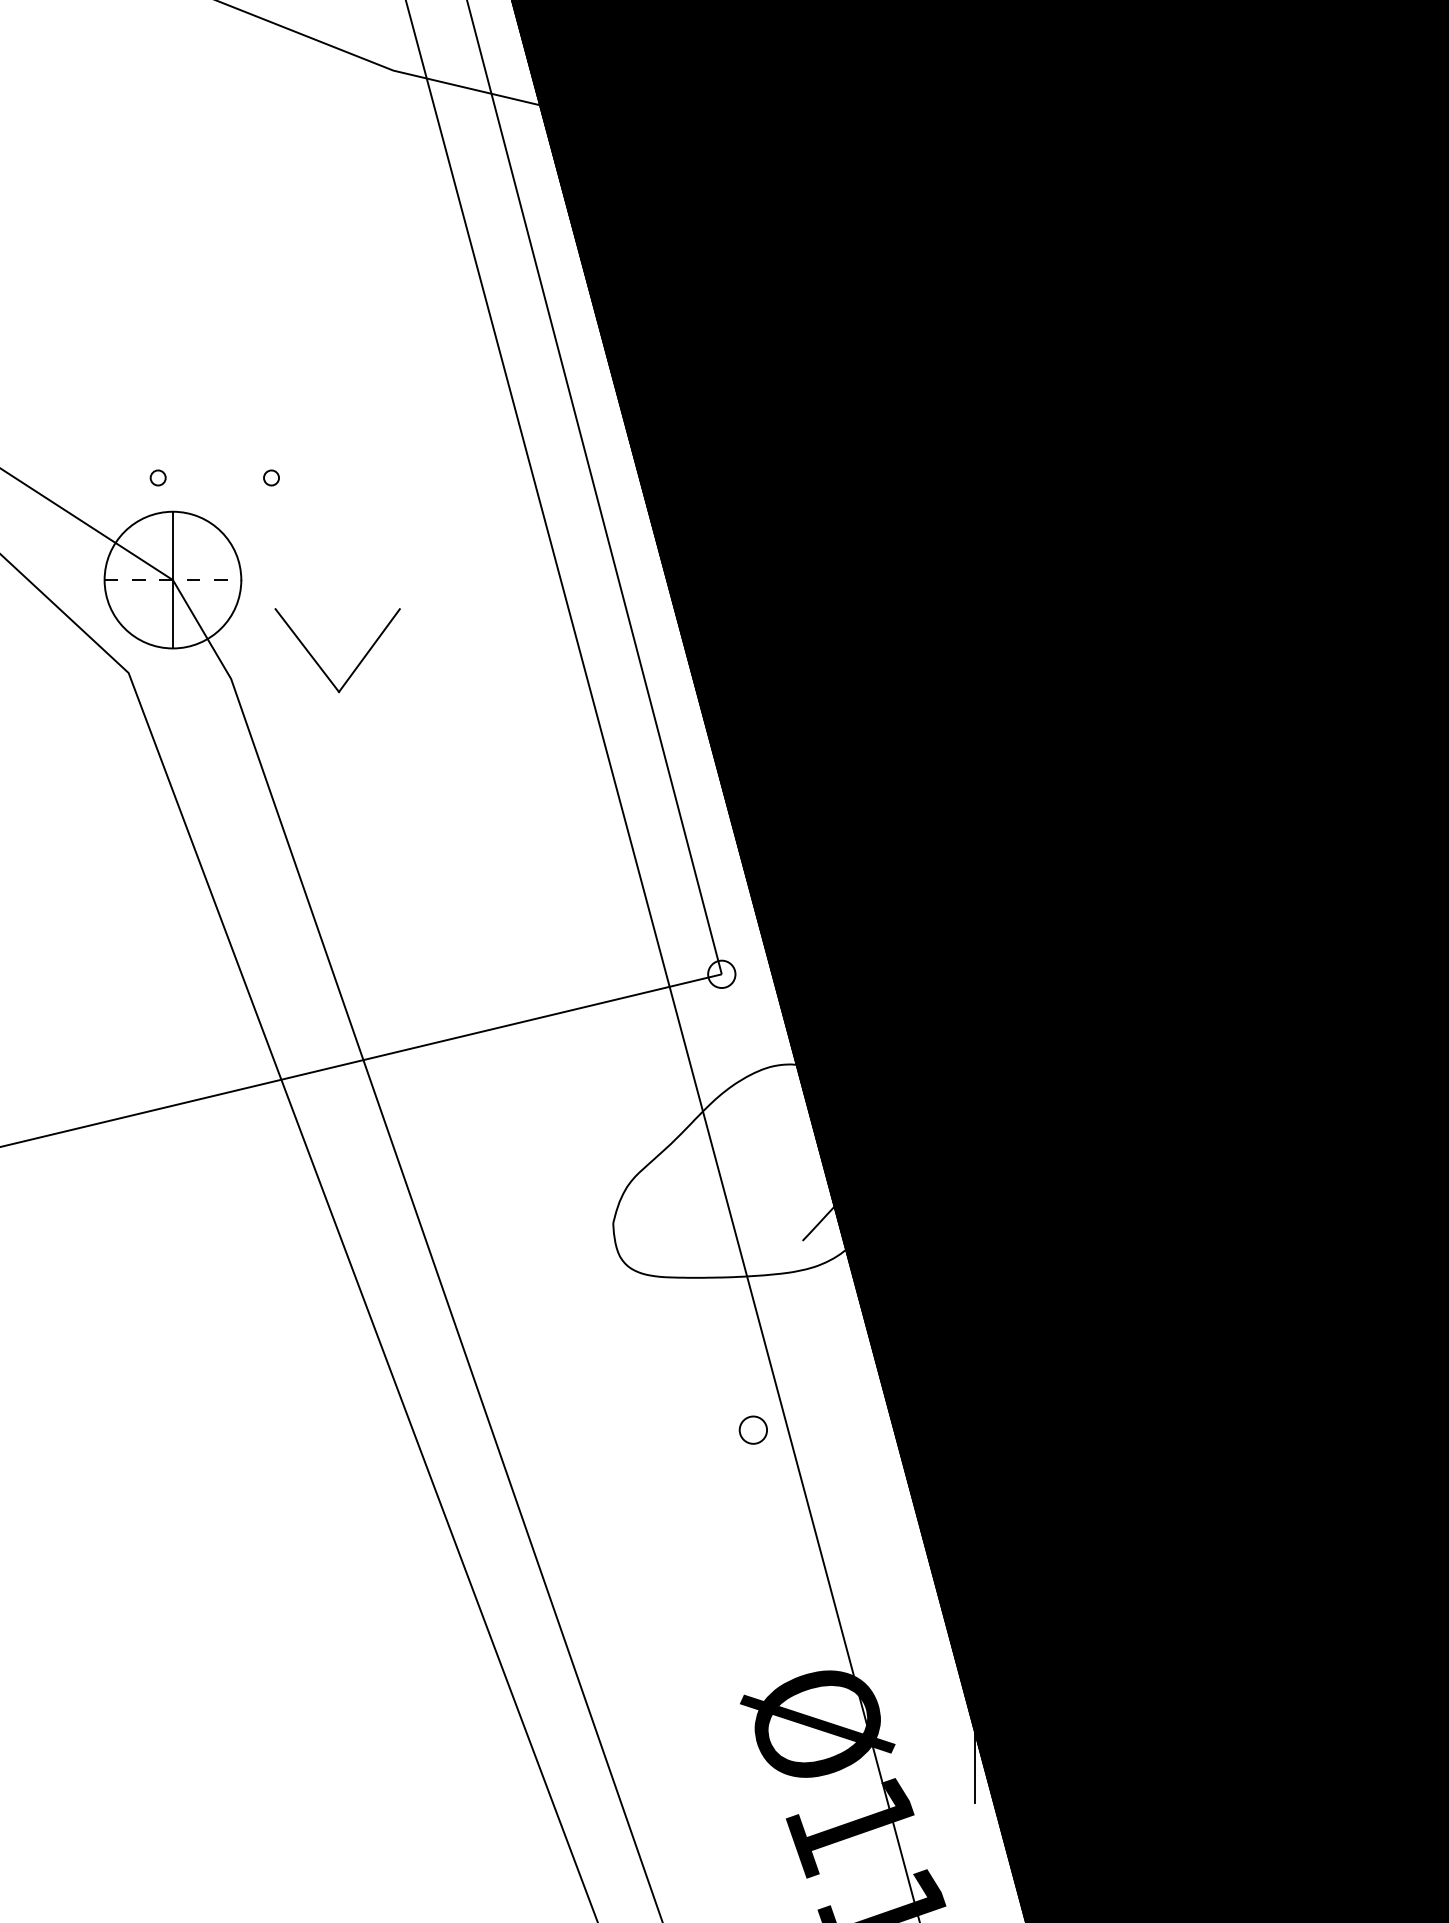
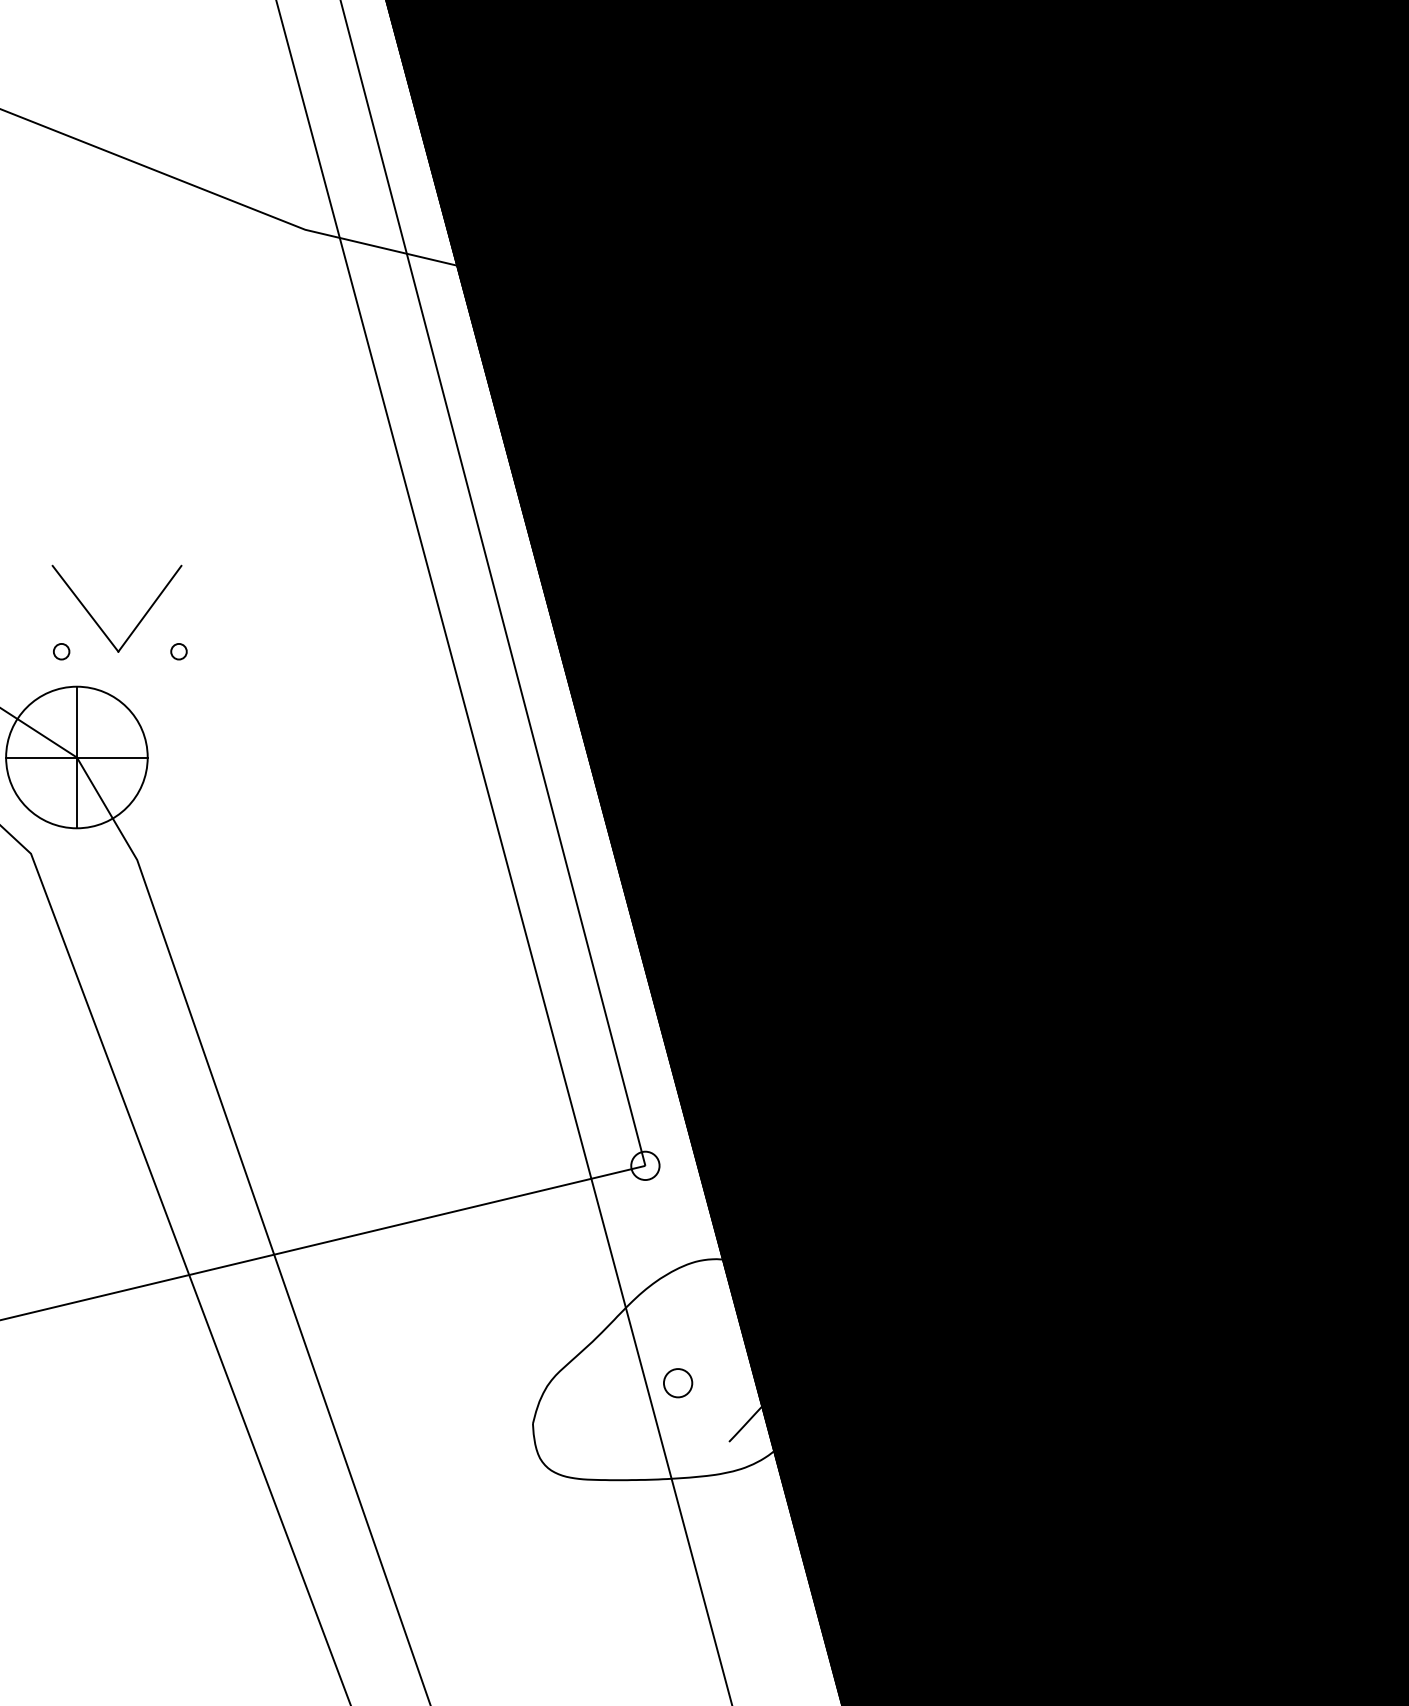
line: (173, 580) -> (77, 757), dashed -> solid
part: (319, 664) -> (98, 623), moved
circle: (752, 1429) -> (677, 1382), moved

